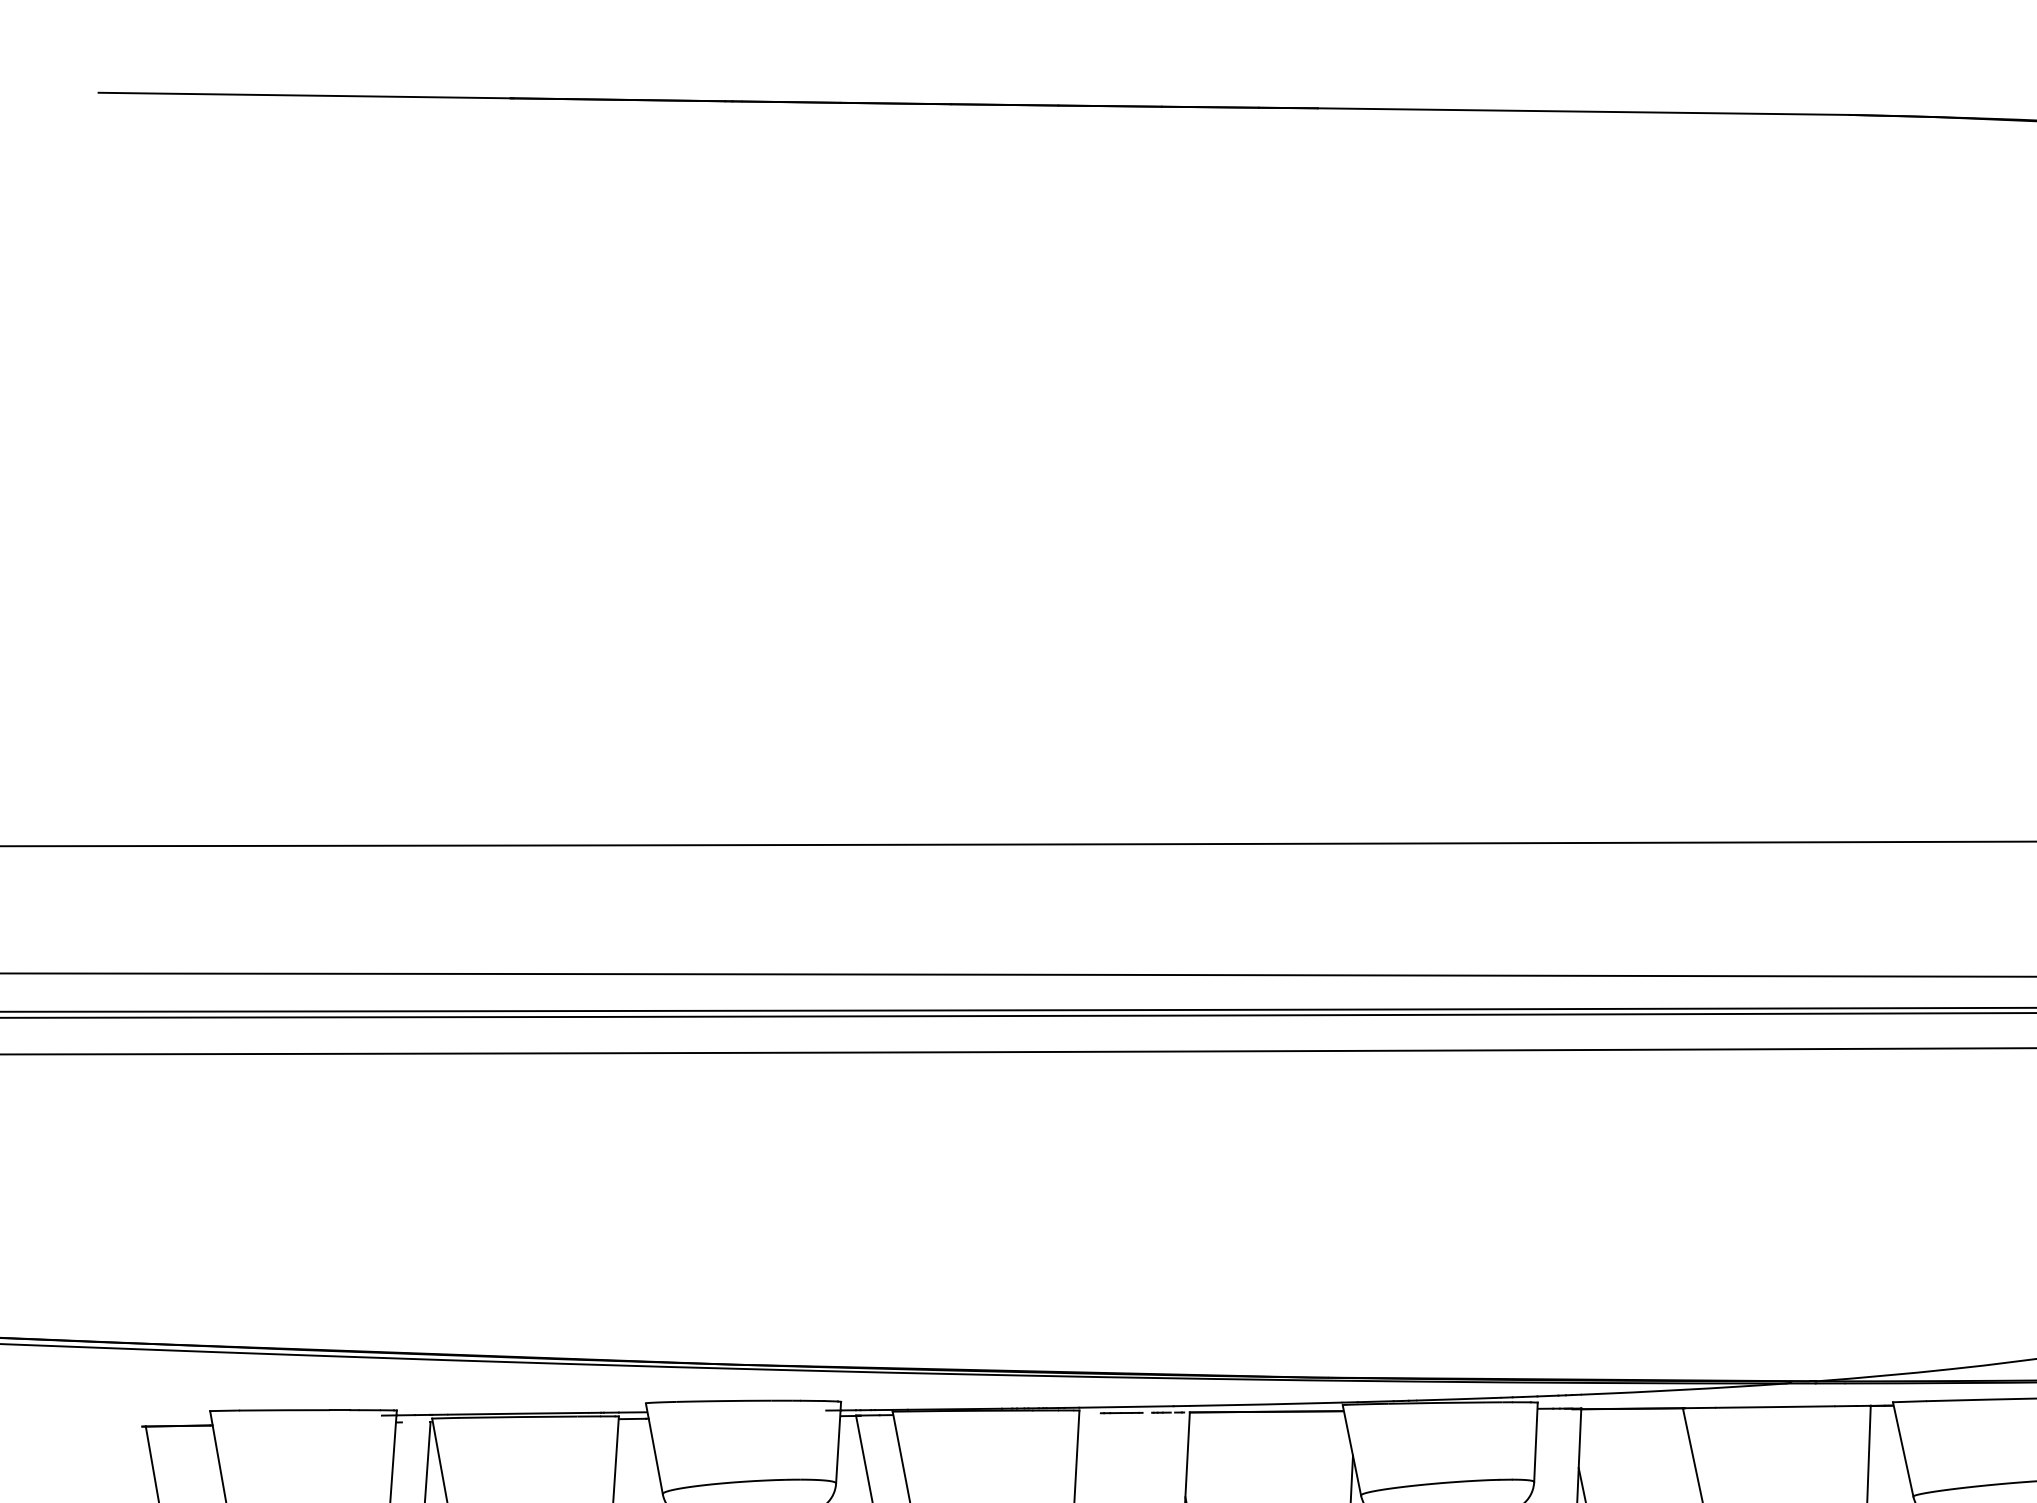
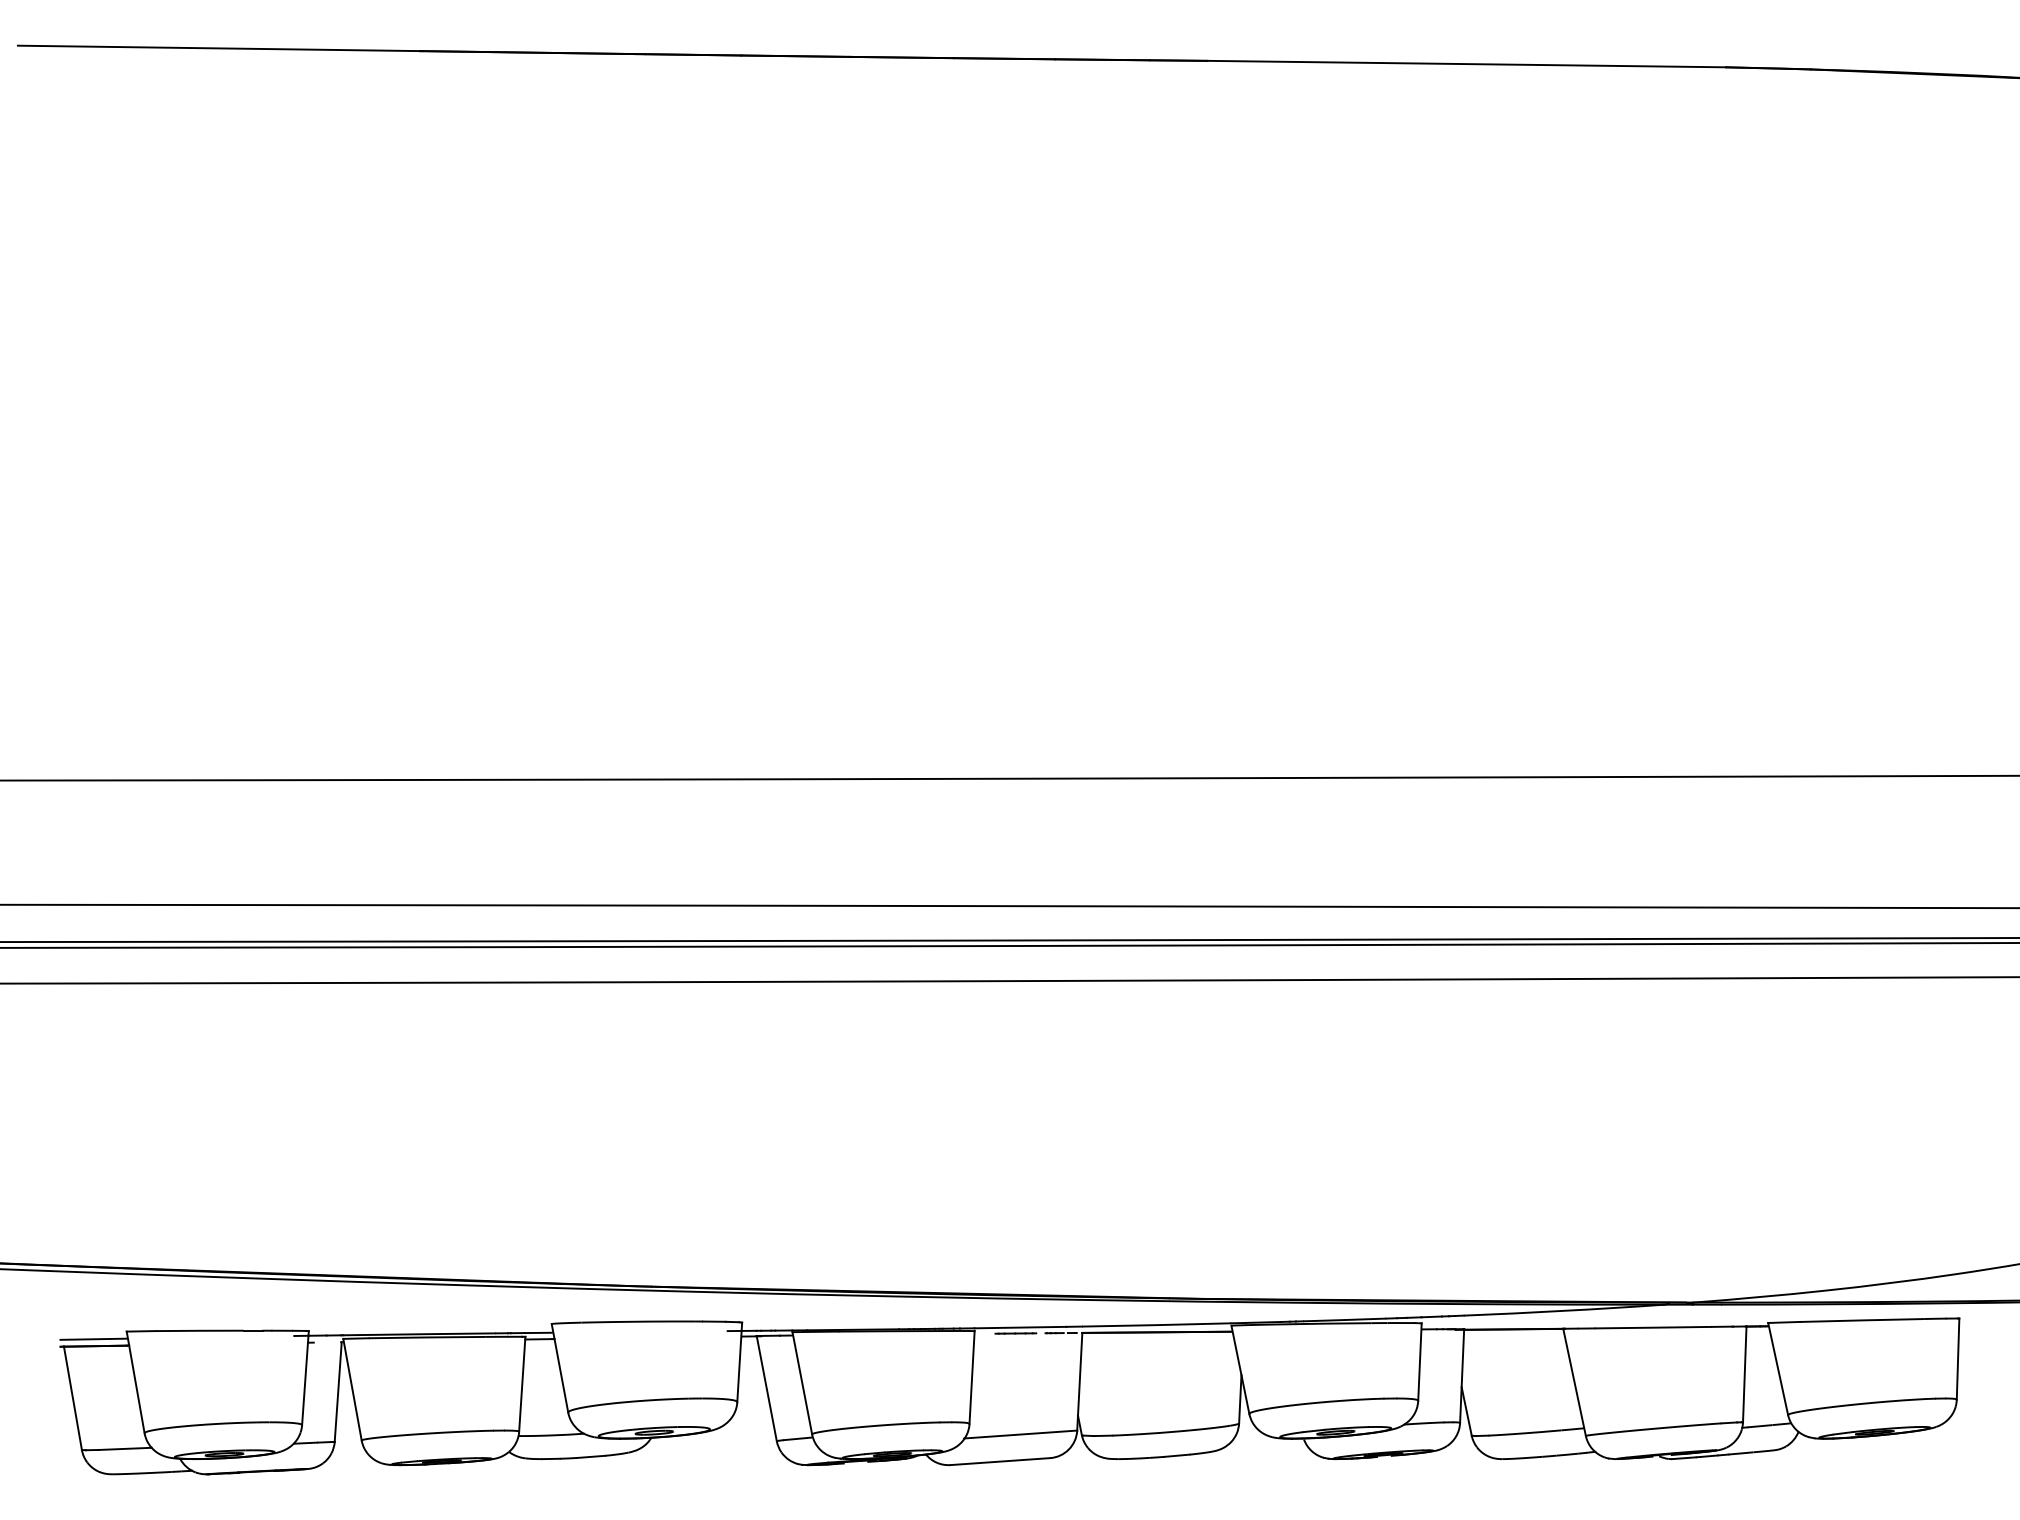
line: (176, 1418) -> (93, 1338), added

